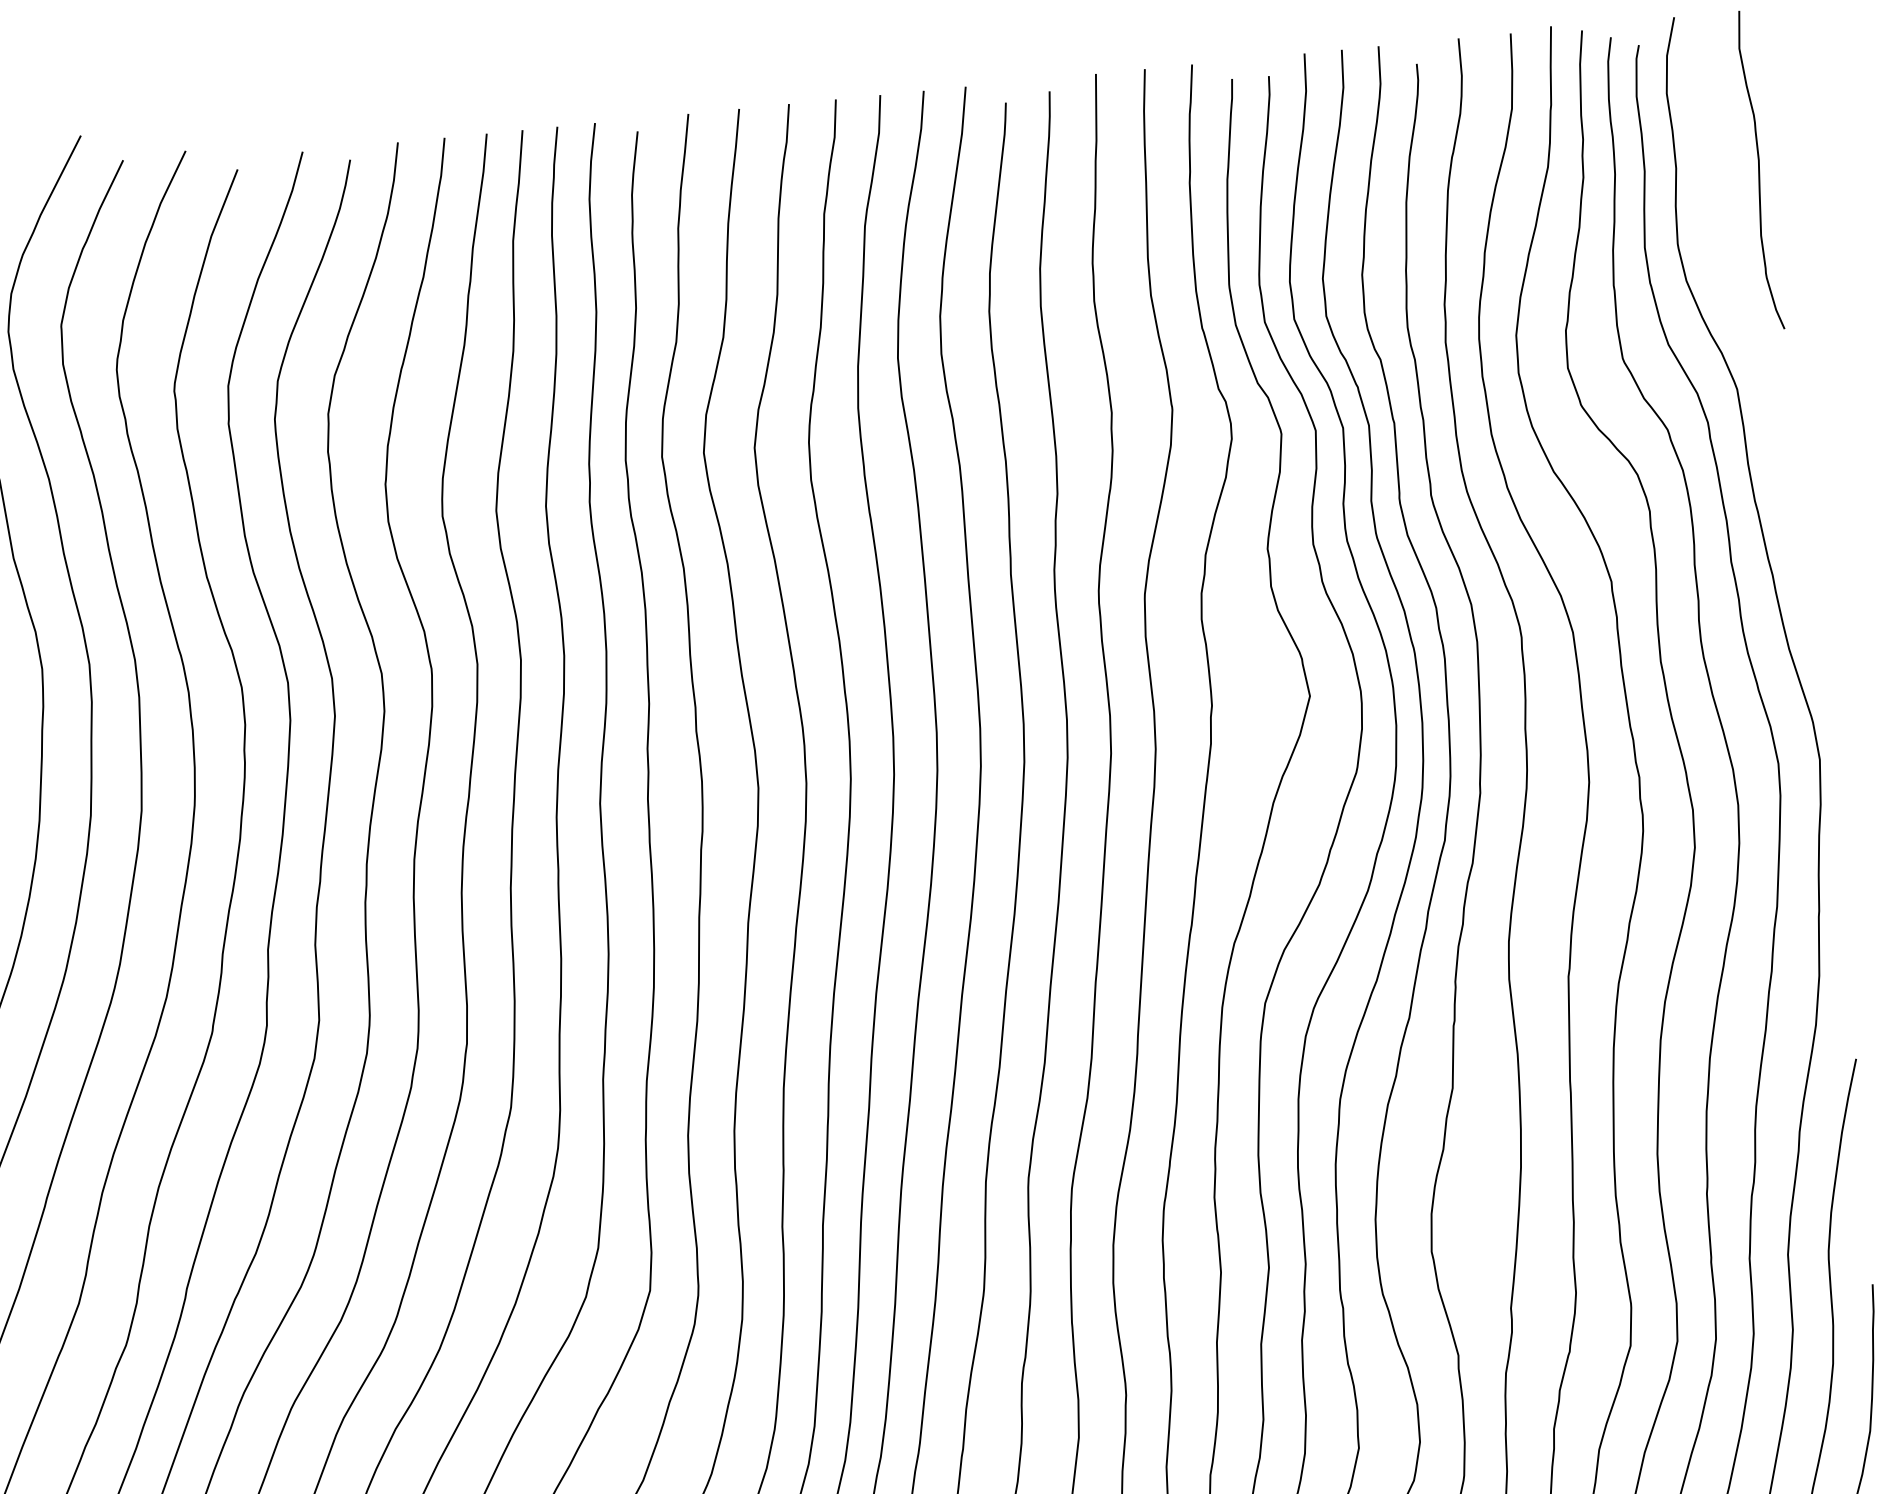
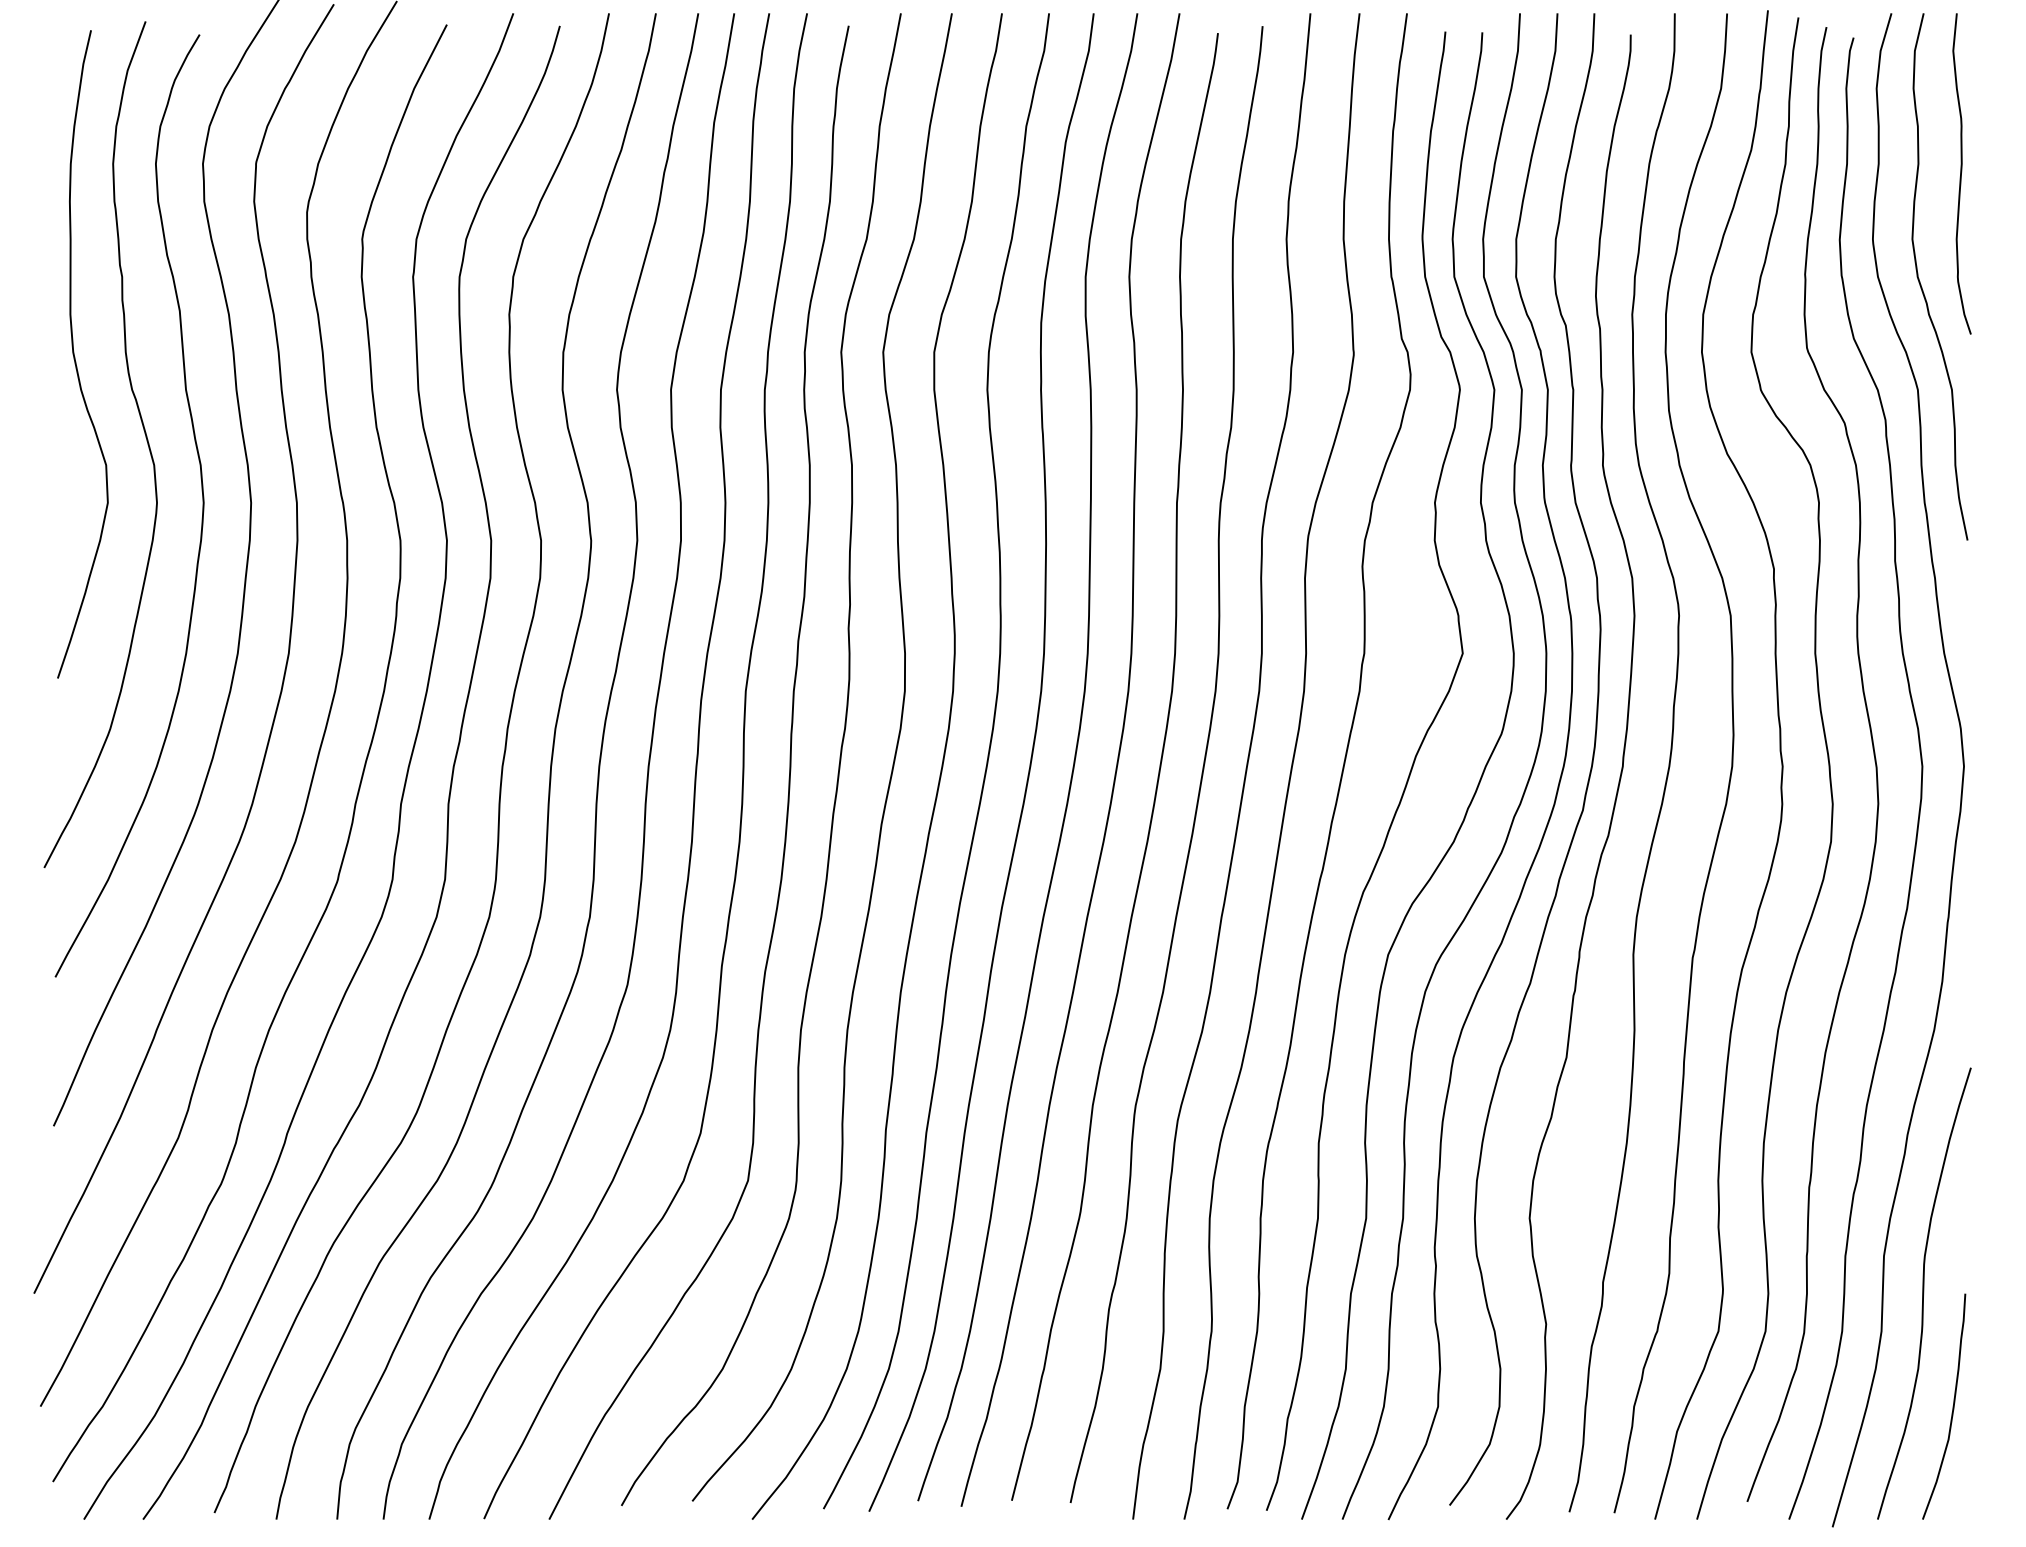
curve: (1729, 281) -> (1920, 281), added

